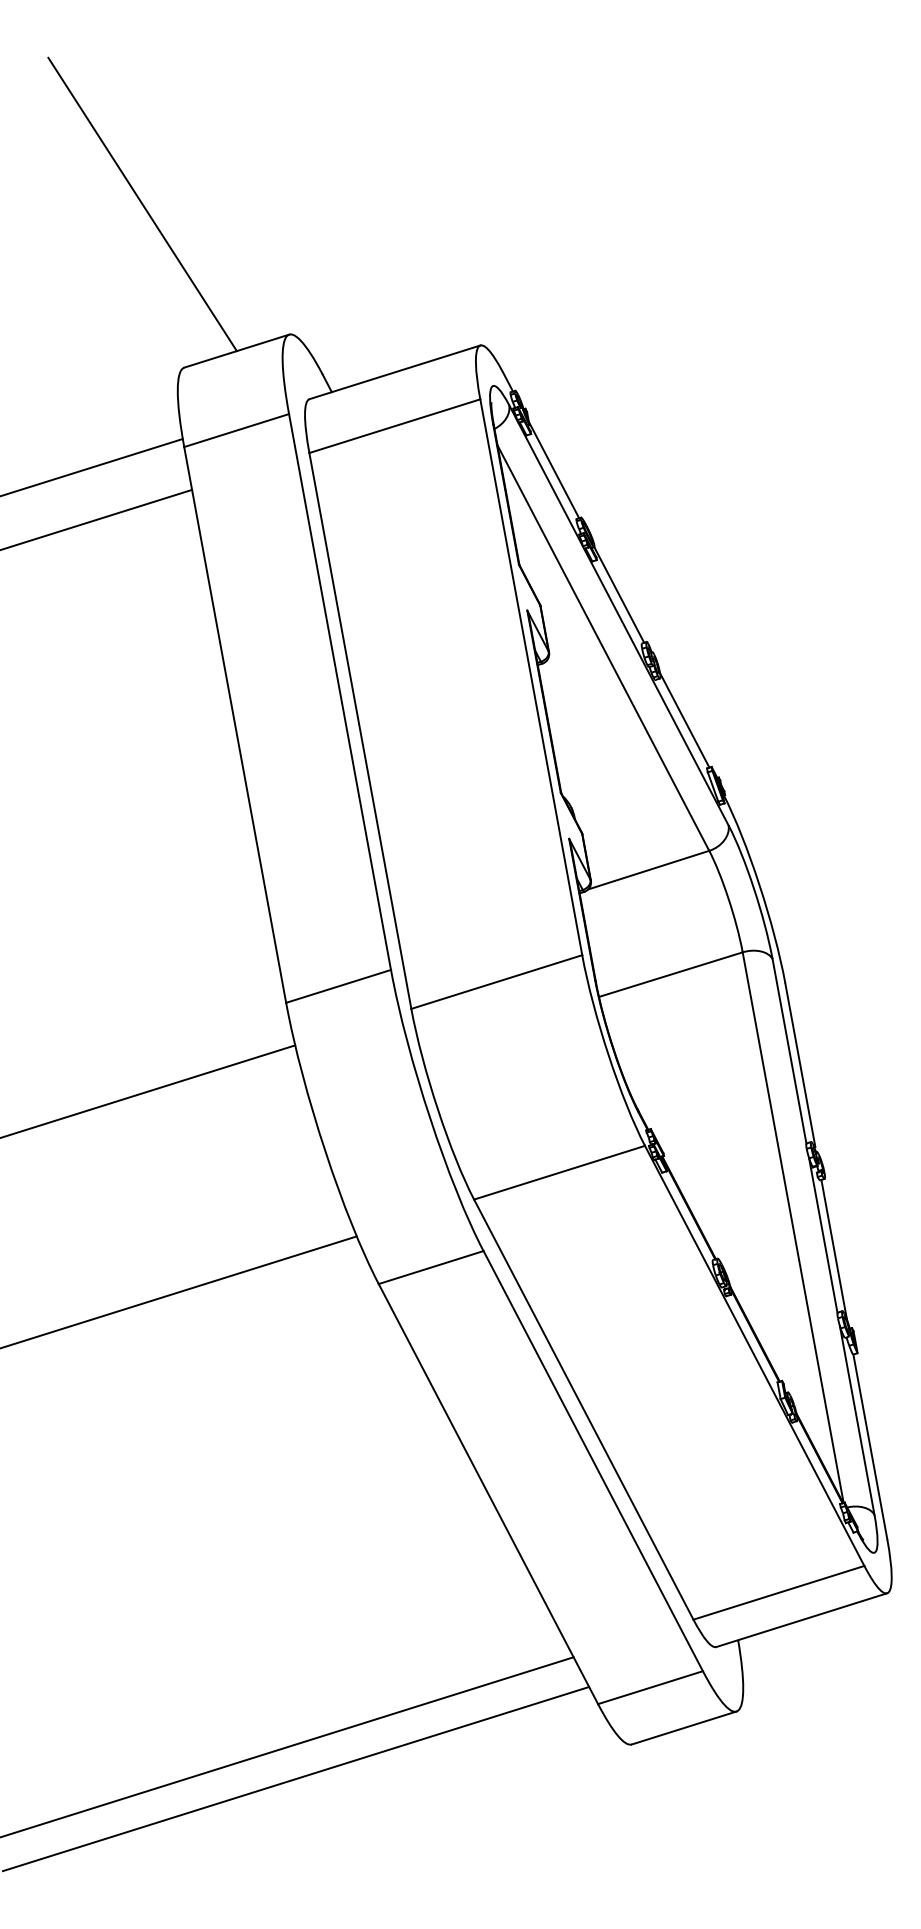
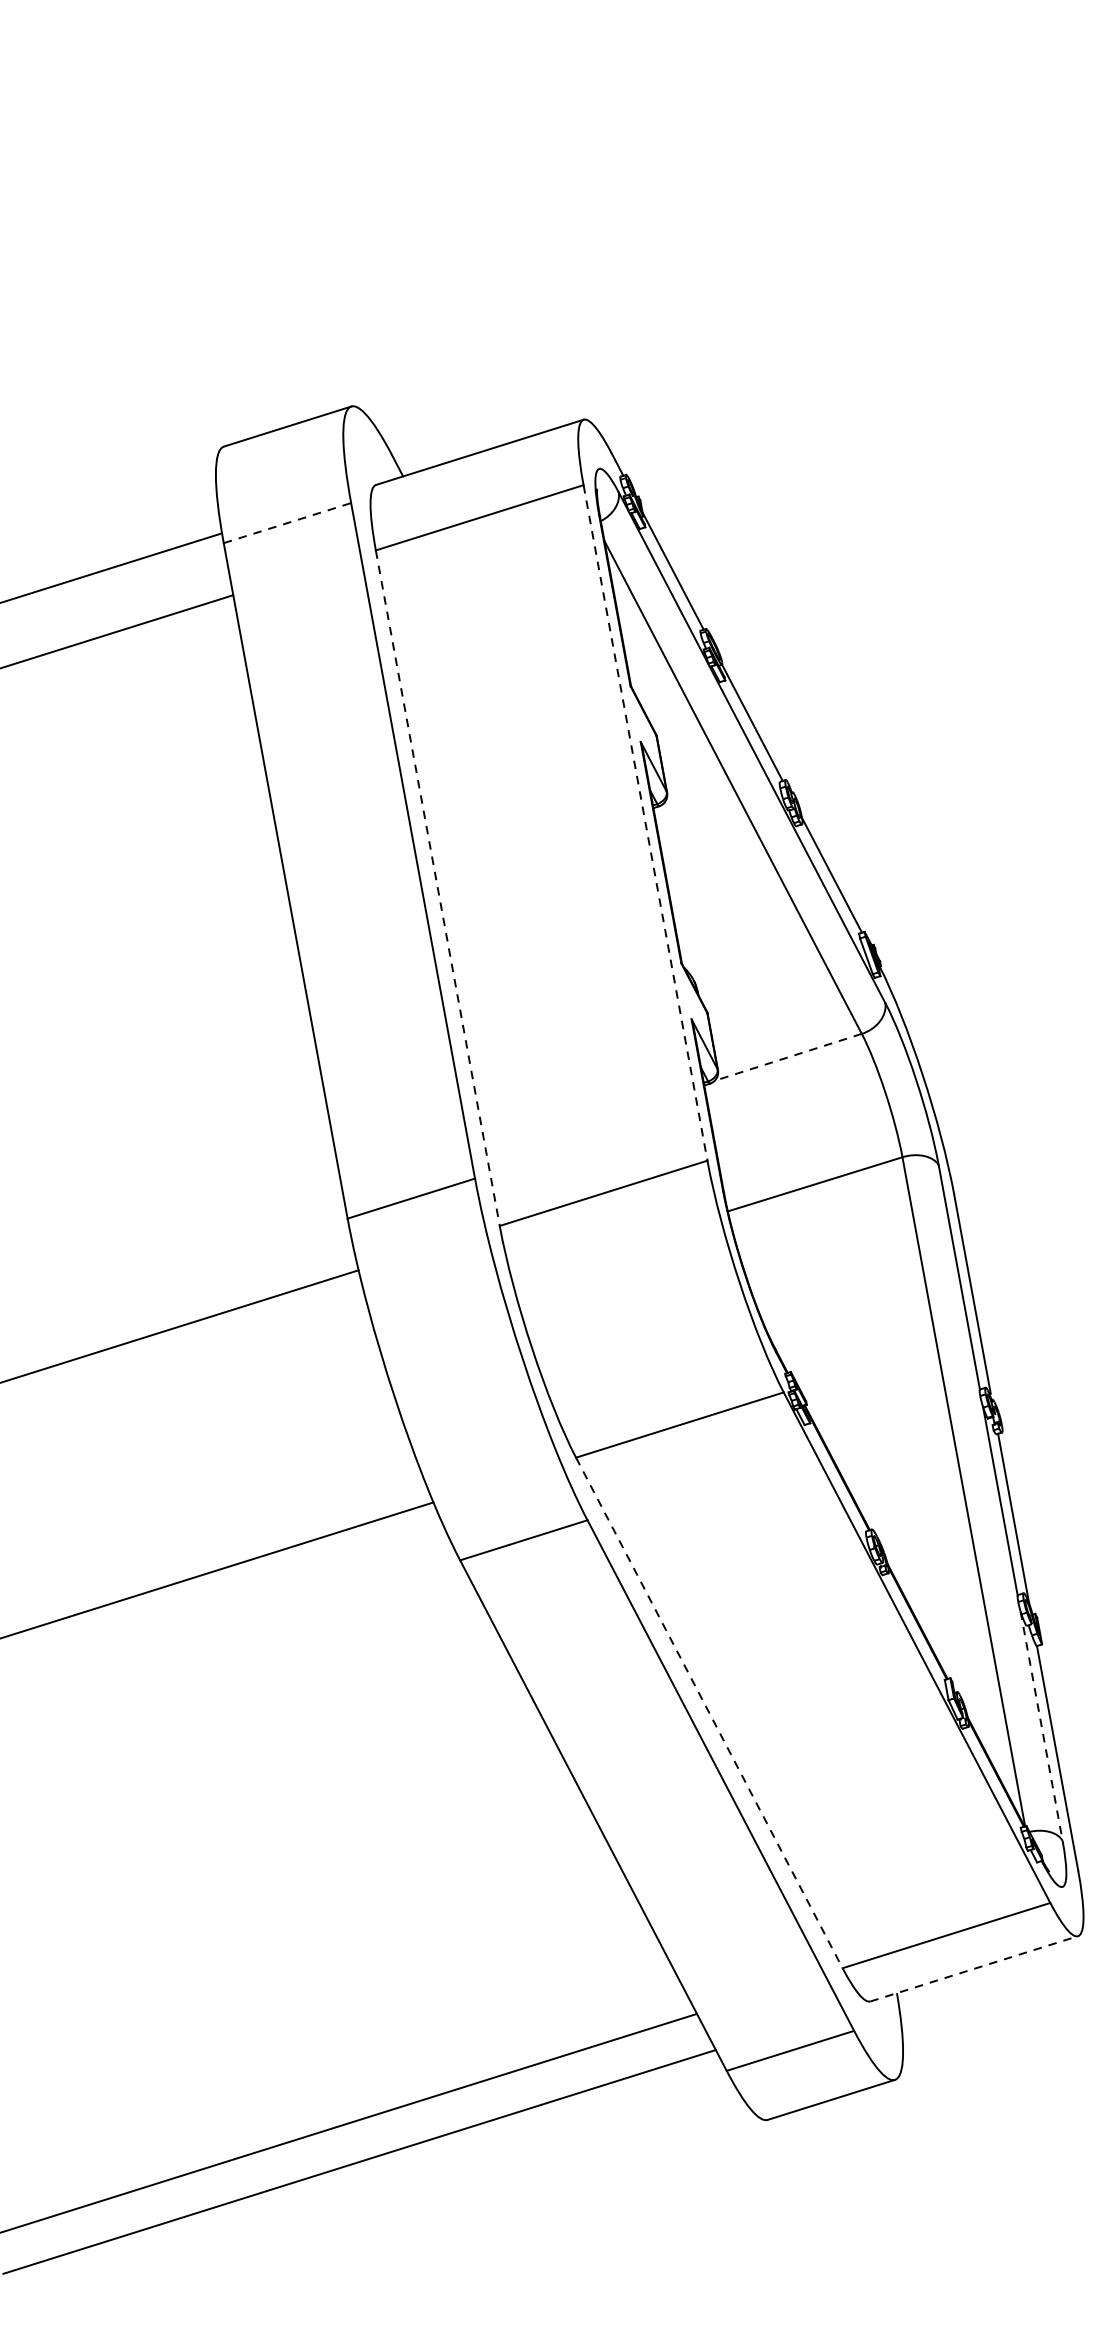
line: (142, 204) -> (173, 248), removed
line: (236, 430) -> (287, 523), solid -> dashed
line: (531, 677) -> (645, 823), solid -> dashed
line: (360, 730) -> (437, 887), solid -> dashed
line: (648, 870) -> (787, 1057), solid -> dashed
line: (583, 1409) -> (708, 1712), solid -> dashed
line: (857, 1420) -> (1041, 1726), solid -> dashed
line: (801, 1620) -> (973, 1969), solid -> dashed

